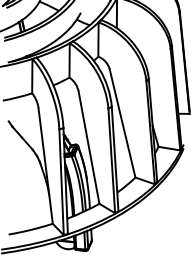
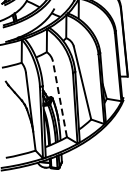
line: (88, 146) -> (59, 98), solid -> dashed

